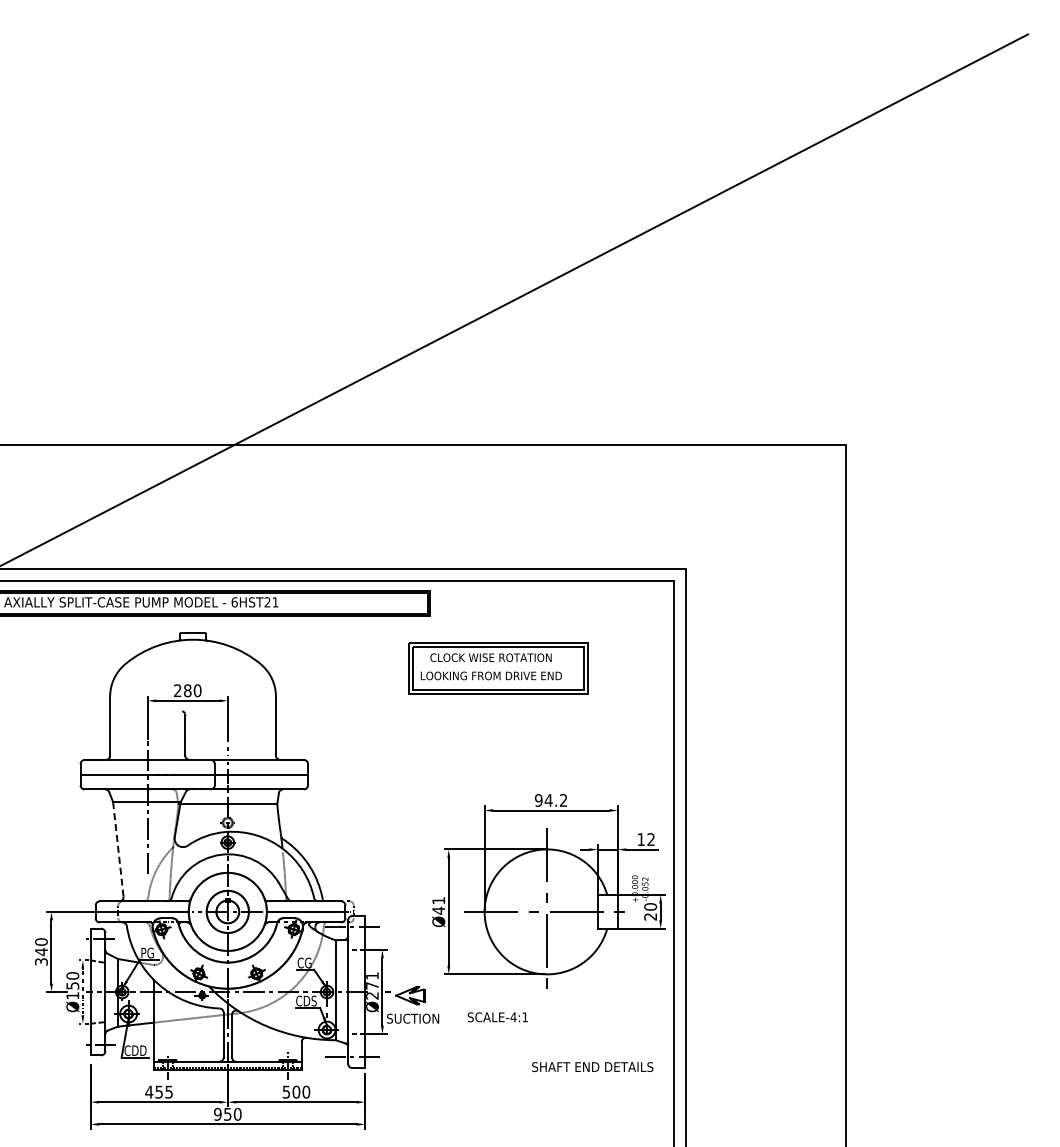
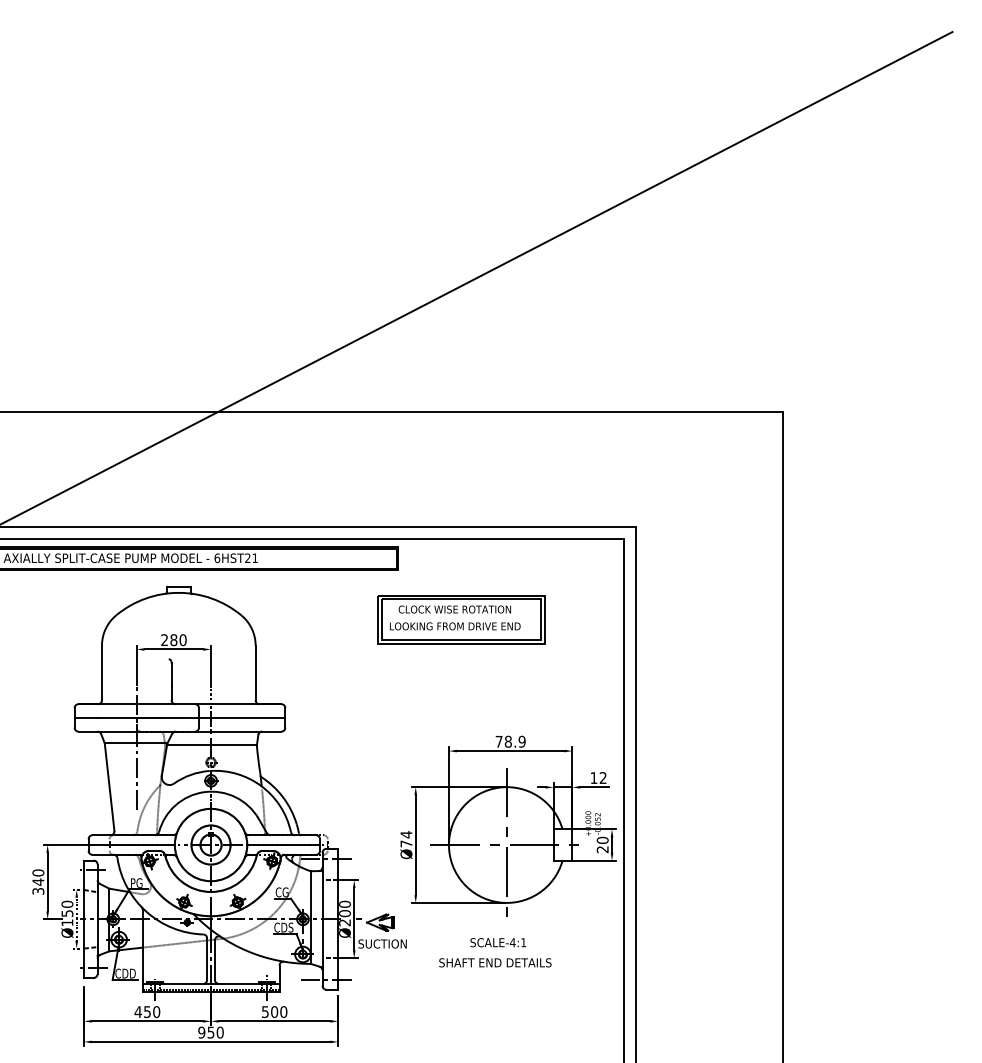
text: (550, 800) -> (509, 741), 94.2 -> 78.9
line: (118, 849) -> (109, 787), dashed -> solid
text: (438, 905) -> (406, 839), Ø41 -> Ø74
text: (372, 980) -> (345, 908), Ø271 -> Ø200
text: (497, 1017) -> (497, 942), moved
text: (592, 1066) -> (495, 962), moved
text: (169, 1091) -> (156, 1011), 455 -> 450

